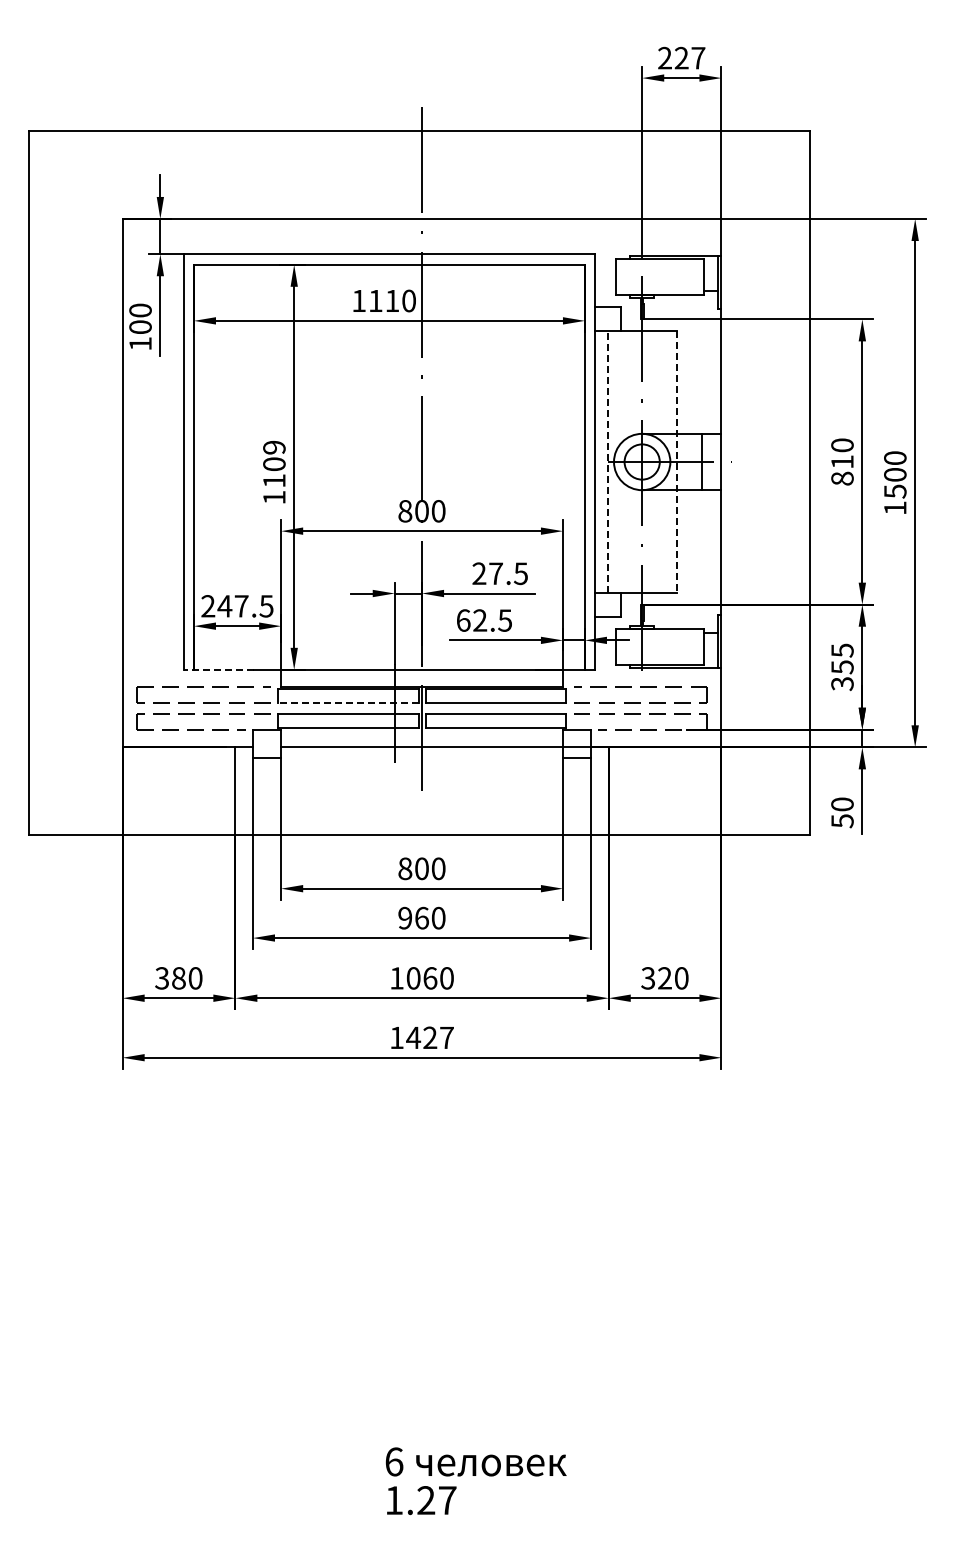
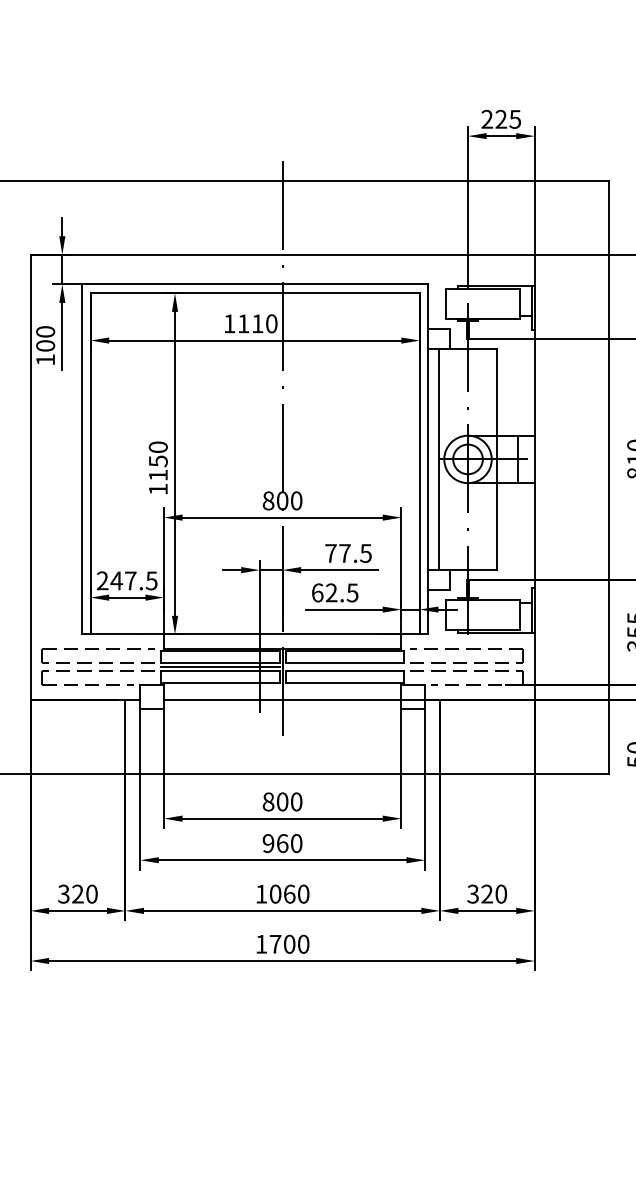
text: (698, 58) -> (515, 119), 227 -> 225
text: (274, 455) -> (158, 453), 1109 -> 1150
line: (608, 462) -> (439, 459), dashed -> solid
line: (676, 462) -> (496, 459), dashed -> solid
text: (479, 573) -> (331, 553), 27.5 -> 77.5
line: (219, 669) -> (112, 634), dashed -> solid
line: (347, 703) -> (219, 662), dashed -> solid
line: (347, 708) -> (219, 666), added
text: (178, 978) -> (77, 894), 380 -> 320
text: (429, 1037) -> (288, 943), 1427 -> 1700

